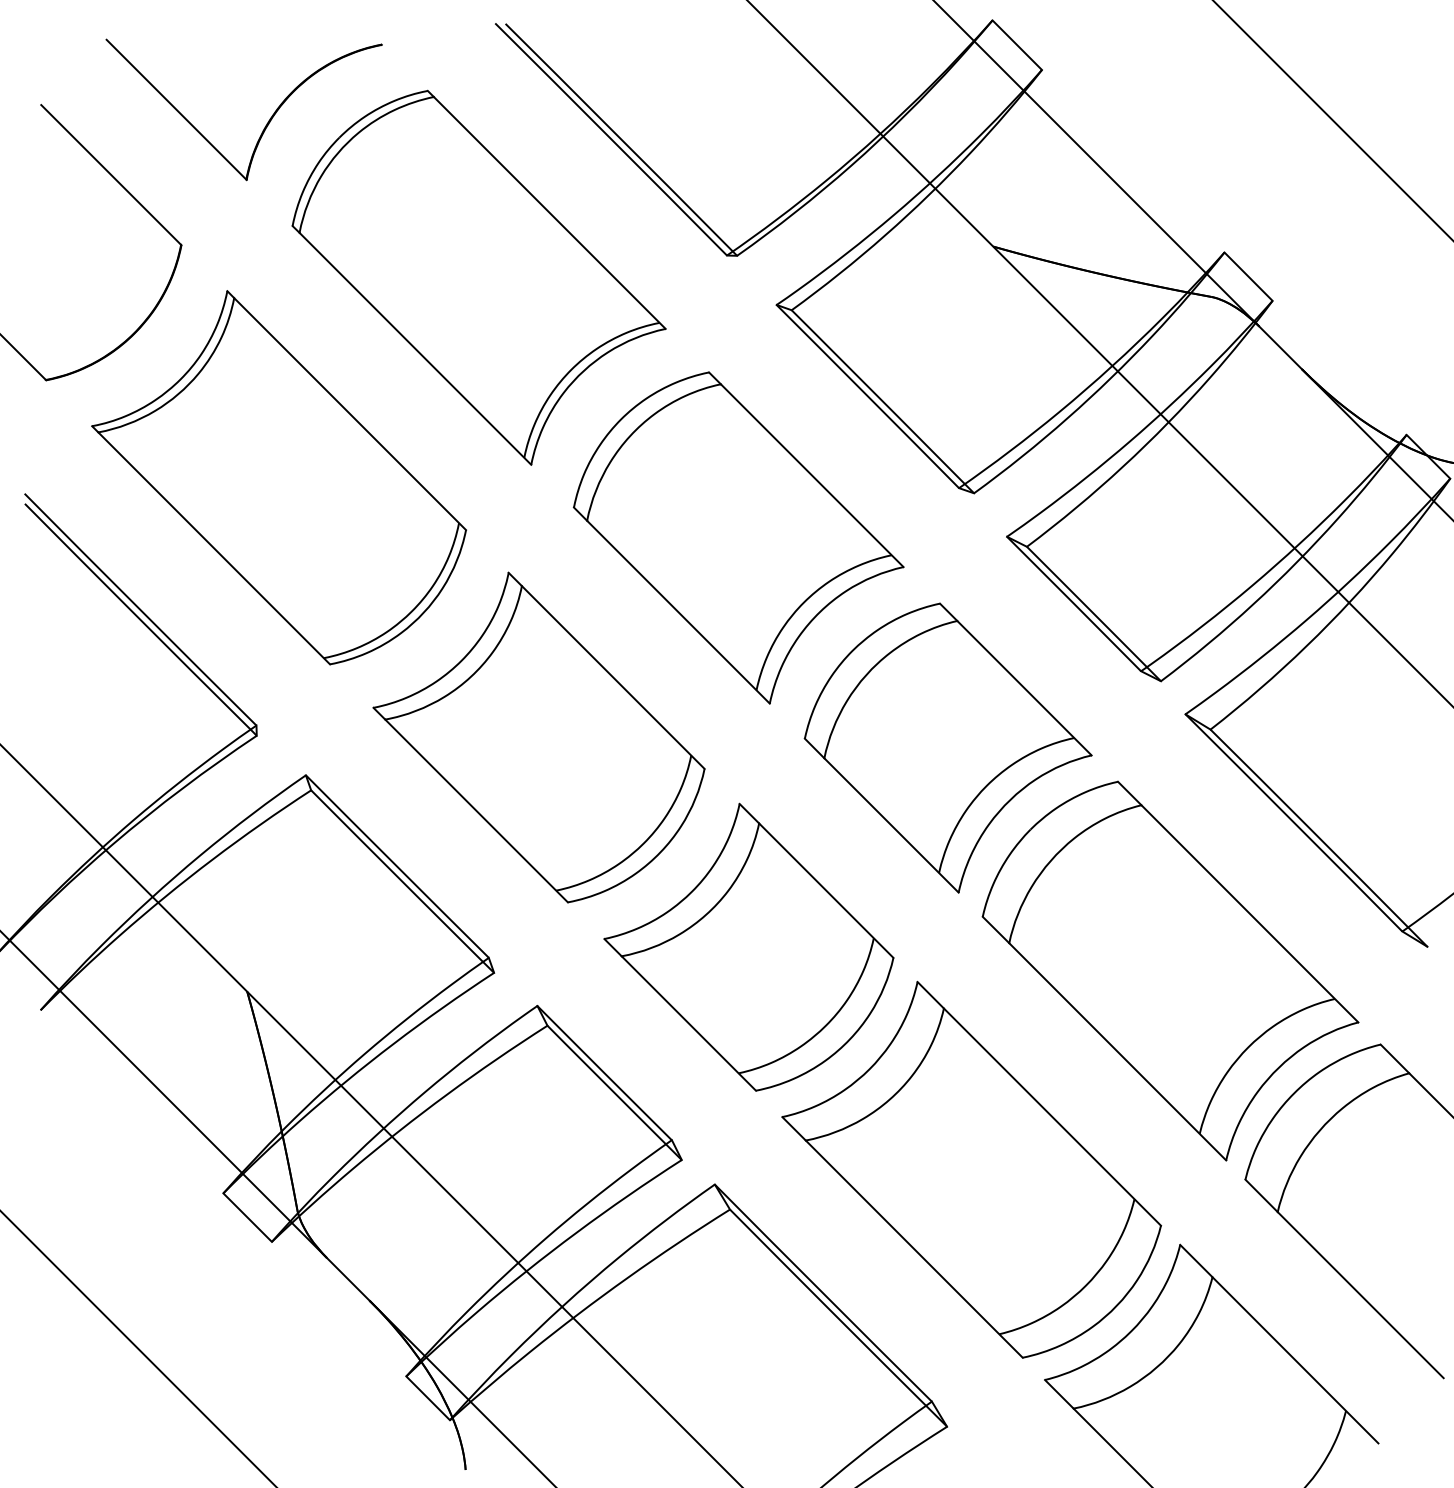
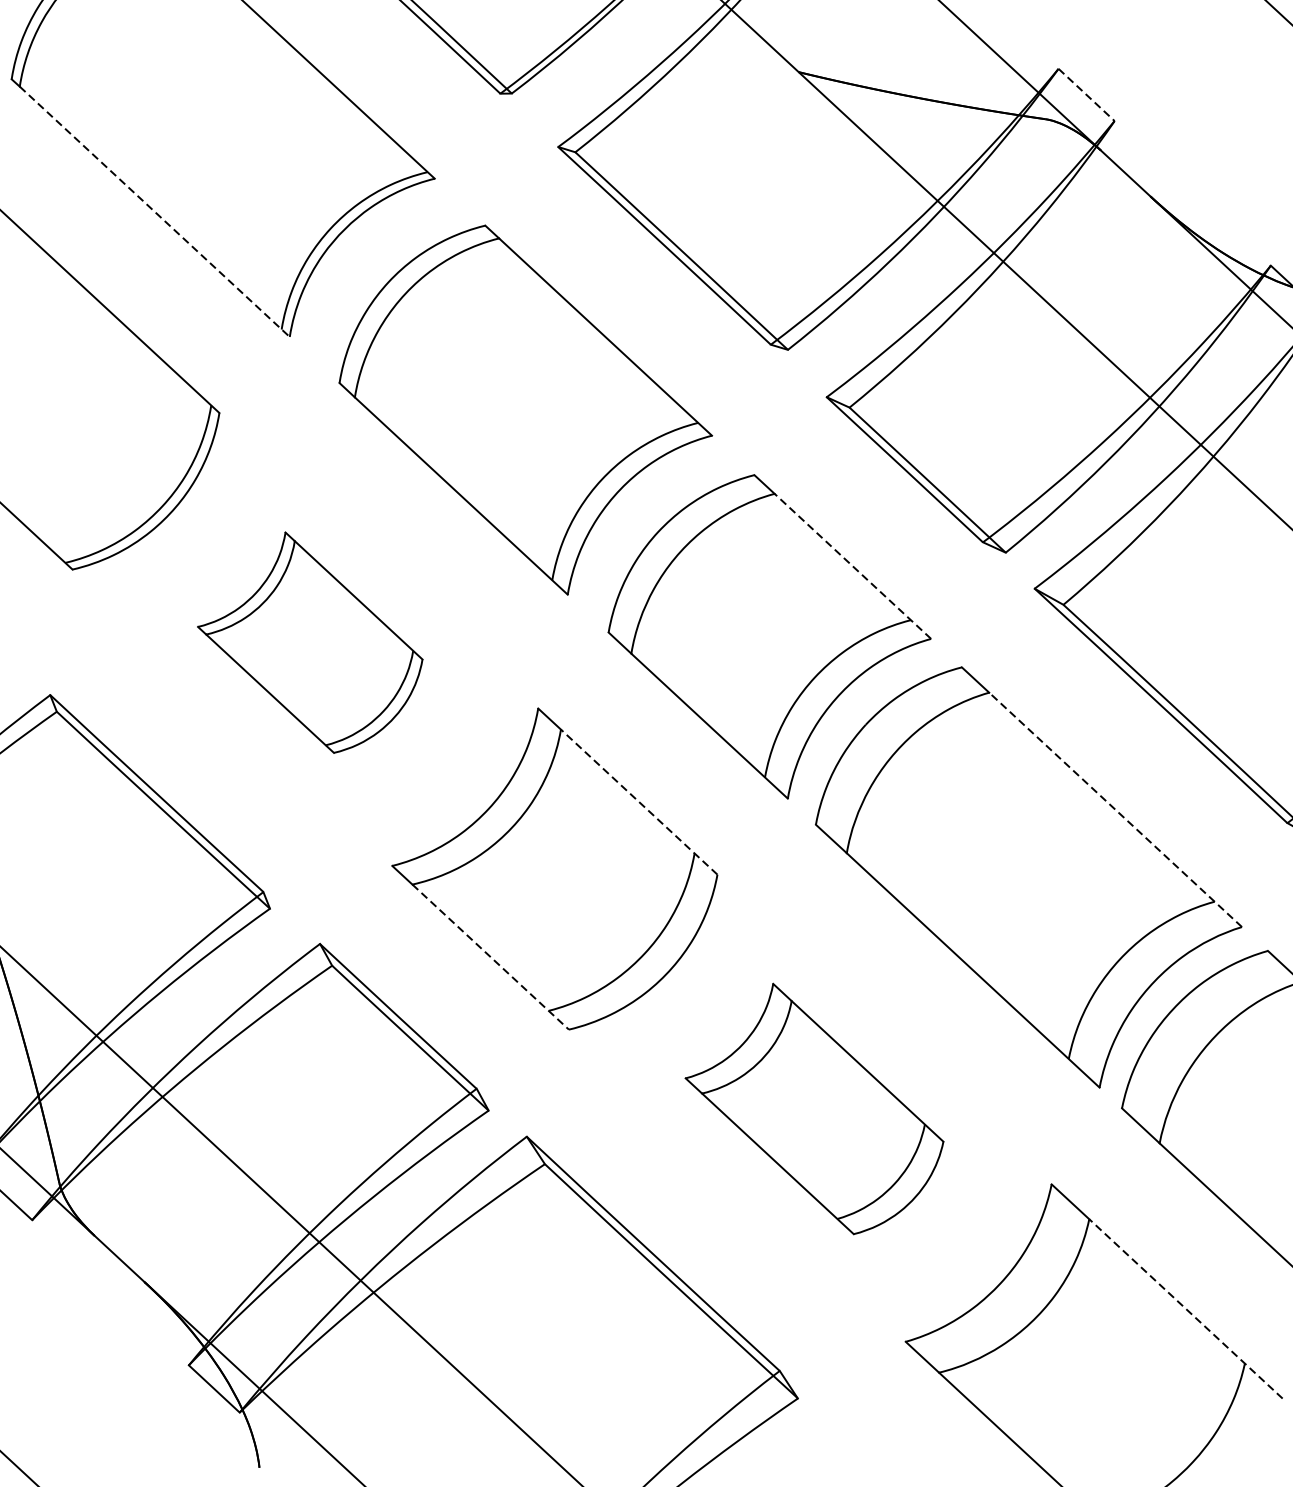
line: (1248, 277) -> (1086, 95), solid -> dashed
line: (415, 348) -> (154, 211), solid -> dashed
line: (1024, 687) -> (852, 565), solid -> dashed
part: (538, 737) -> (309, 642), size x0.6
line: (825, 890) -> (638, 801), solid -> dashed
line: (1249, 913) -> (1115, 809), solid -> dashed
line: (689, 1023) -> (491, 957), solid -> dashed
part: (971, 1169) -> (814, 1108), size x0.6
line: (1295, 1359) -> (1185, 1308), solid -> dashed

